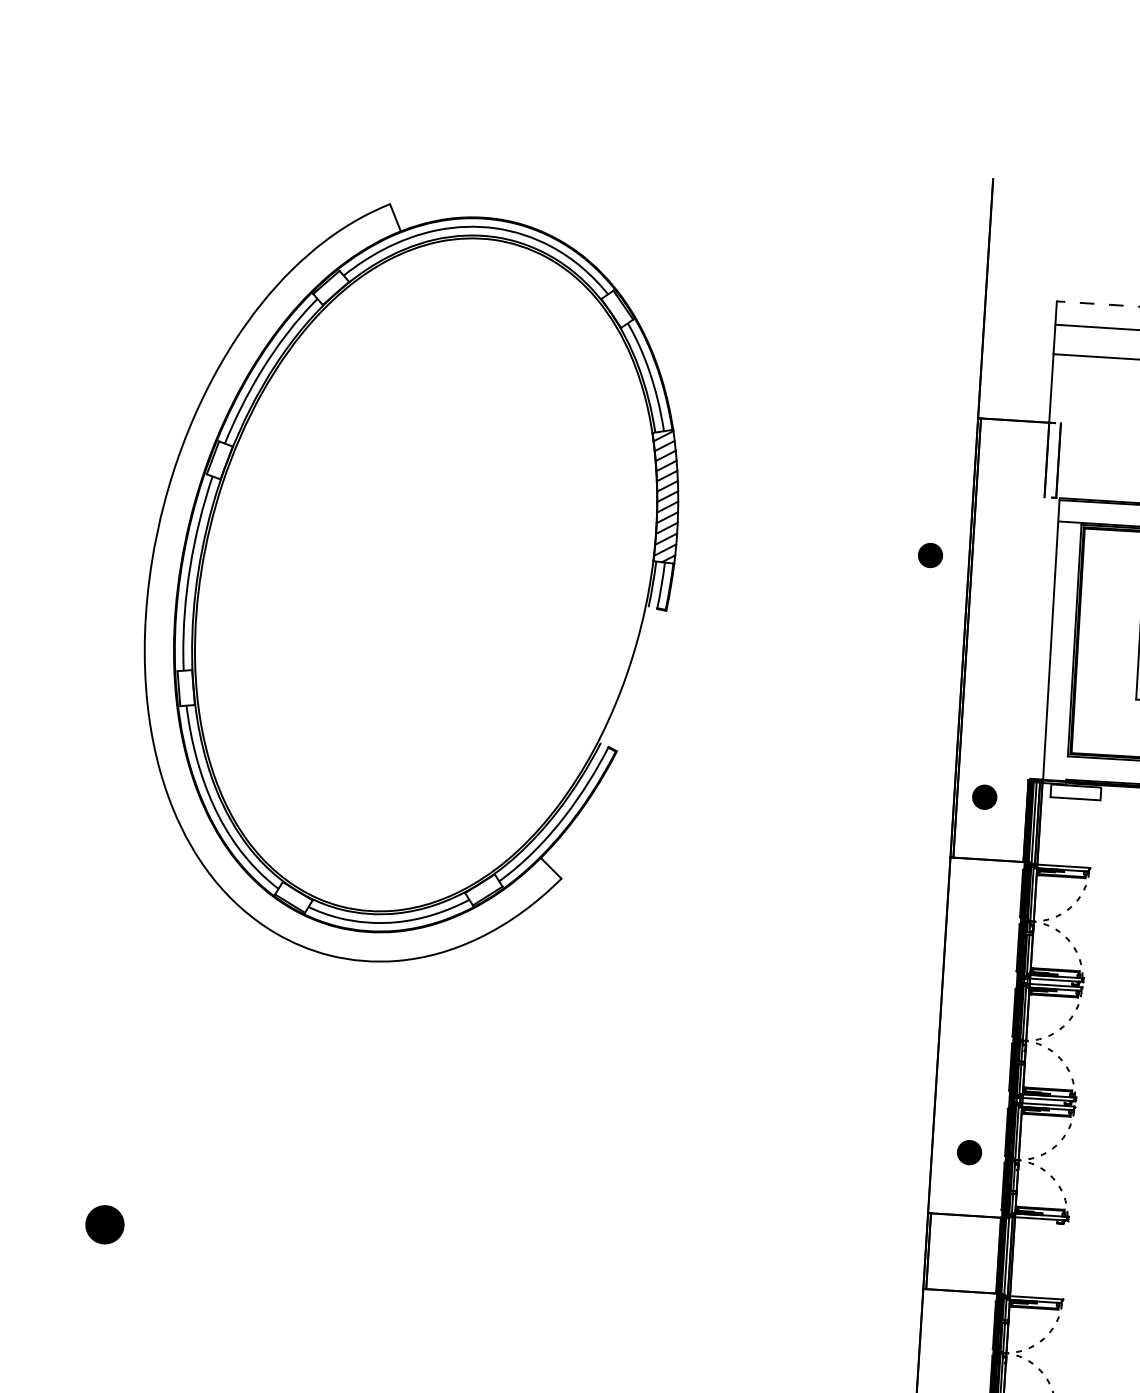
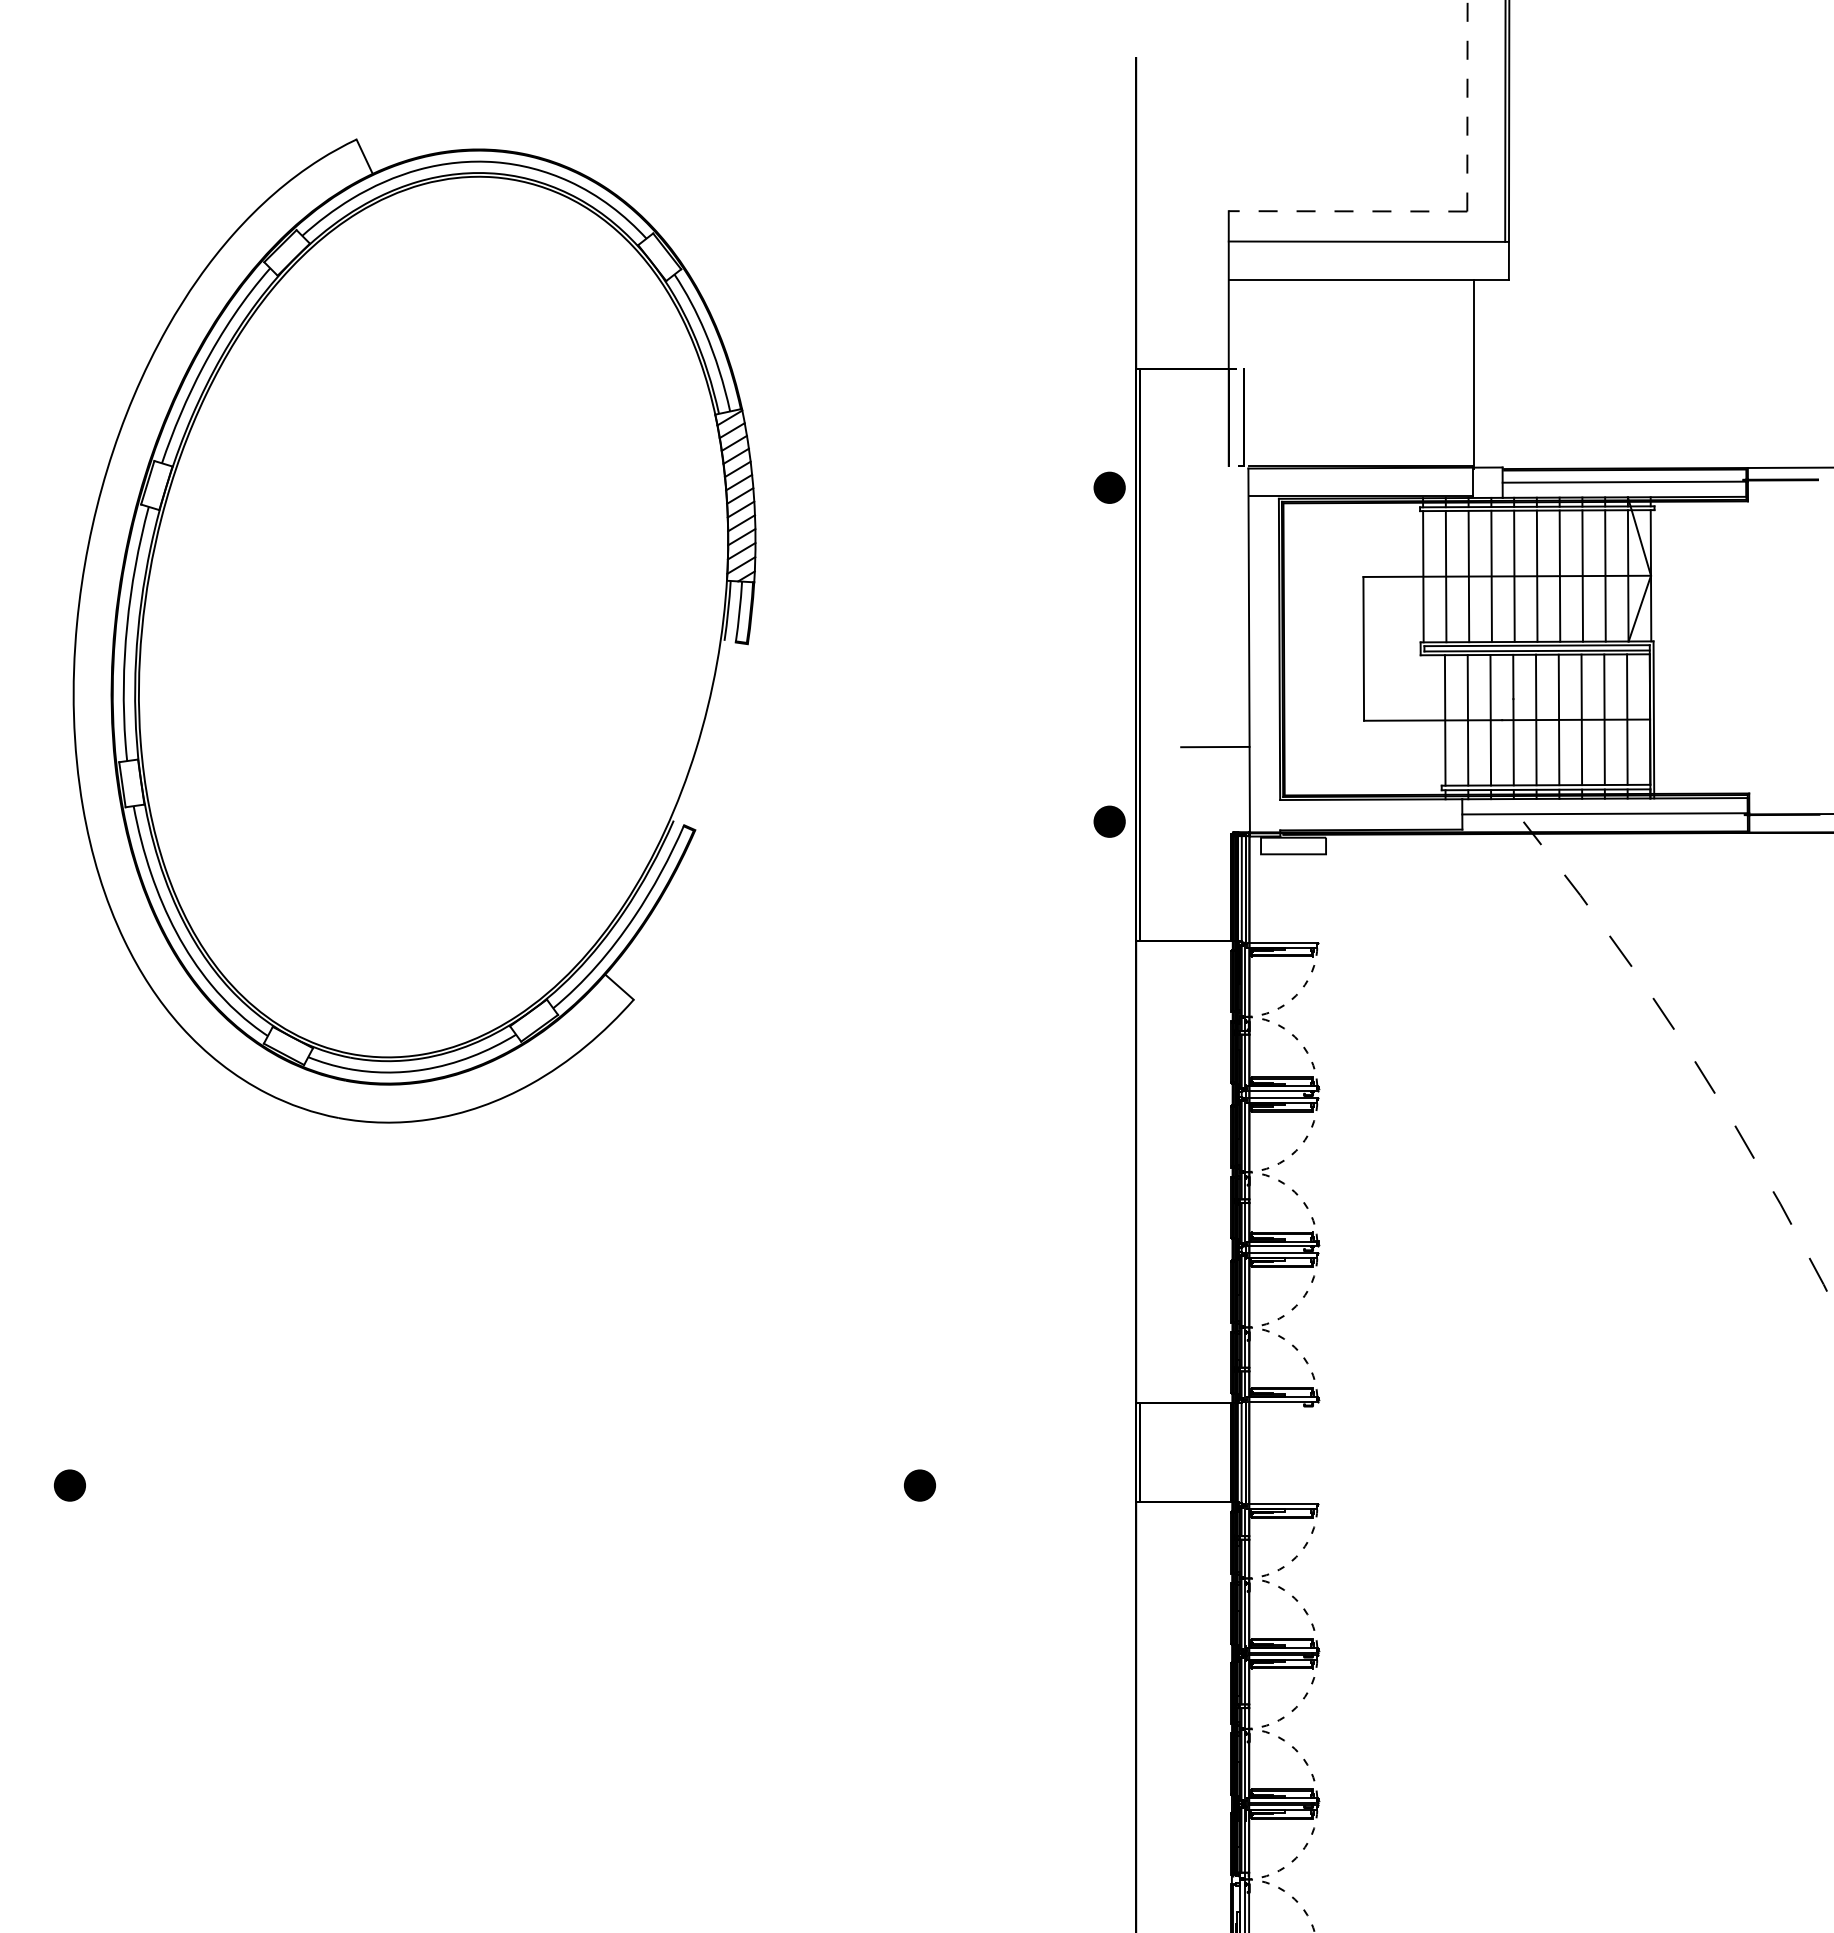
part: (930, 555) -> (1109, 487), moved
line: (1020, 712) -> (1215, 746), added
part: (984, 797) -> (1109, 821), moved
part: (969, 1152) -> (919, 1485), moved
part: (104, 1224) -> (69, 1485), size x0.62

